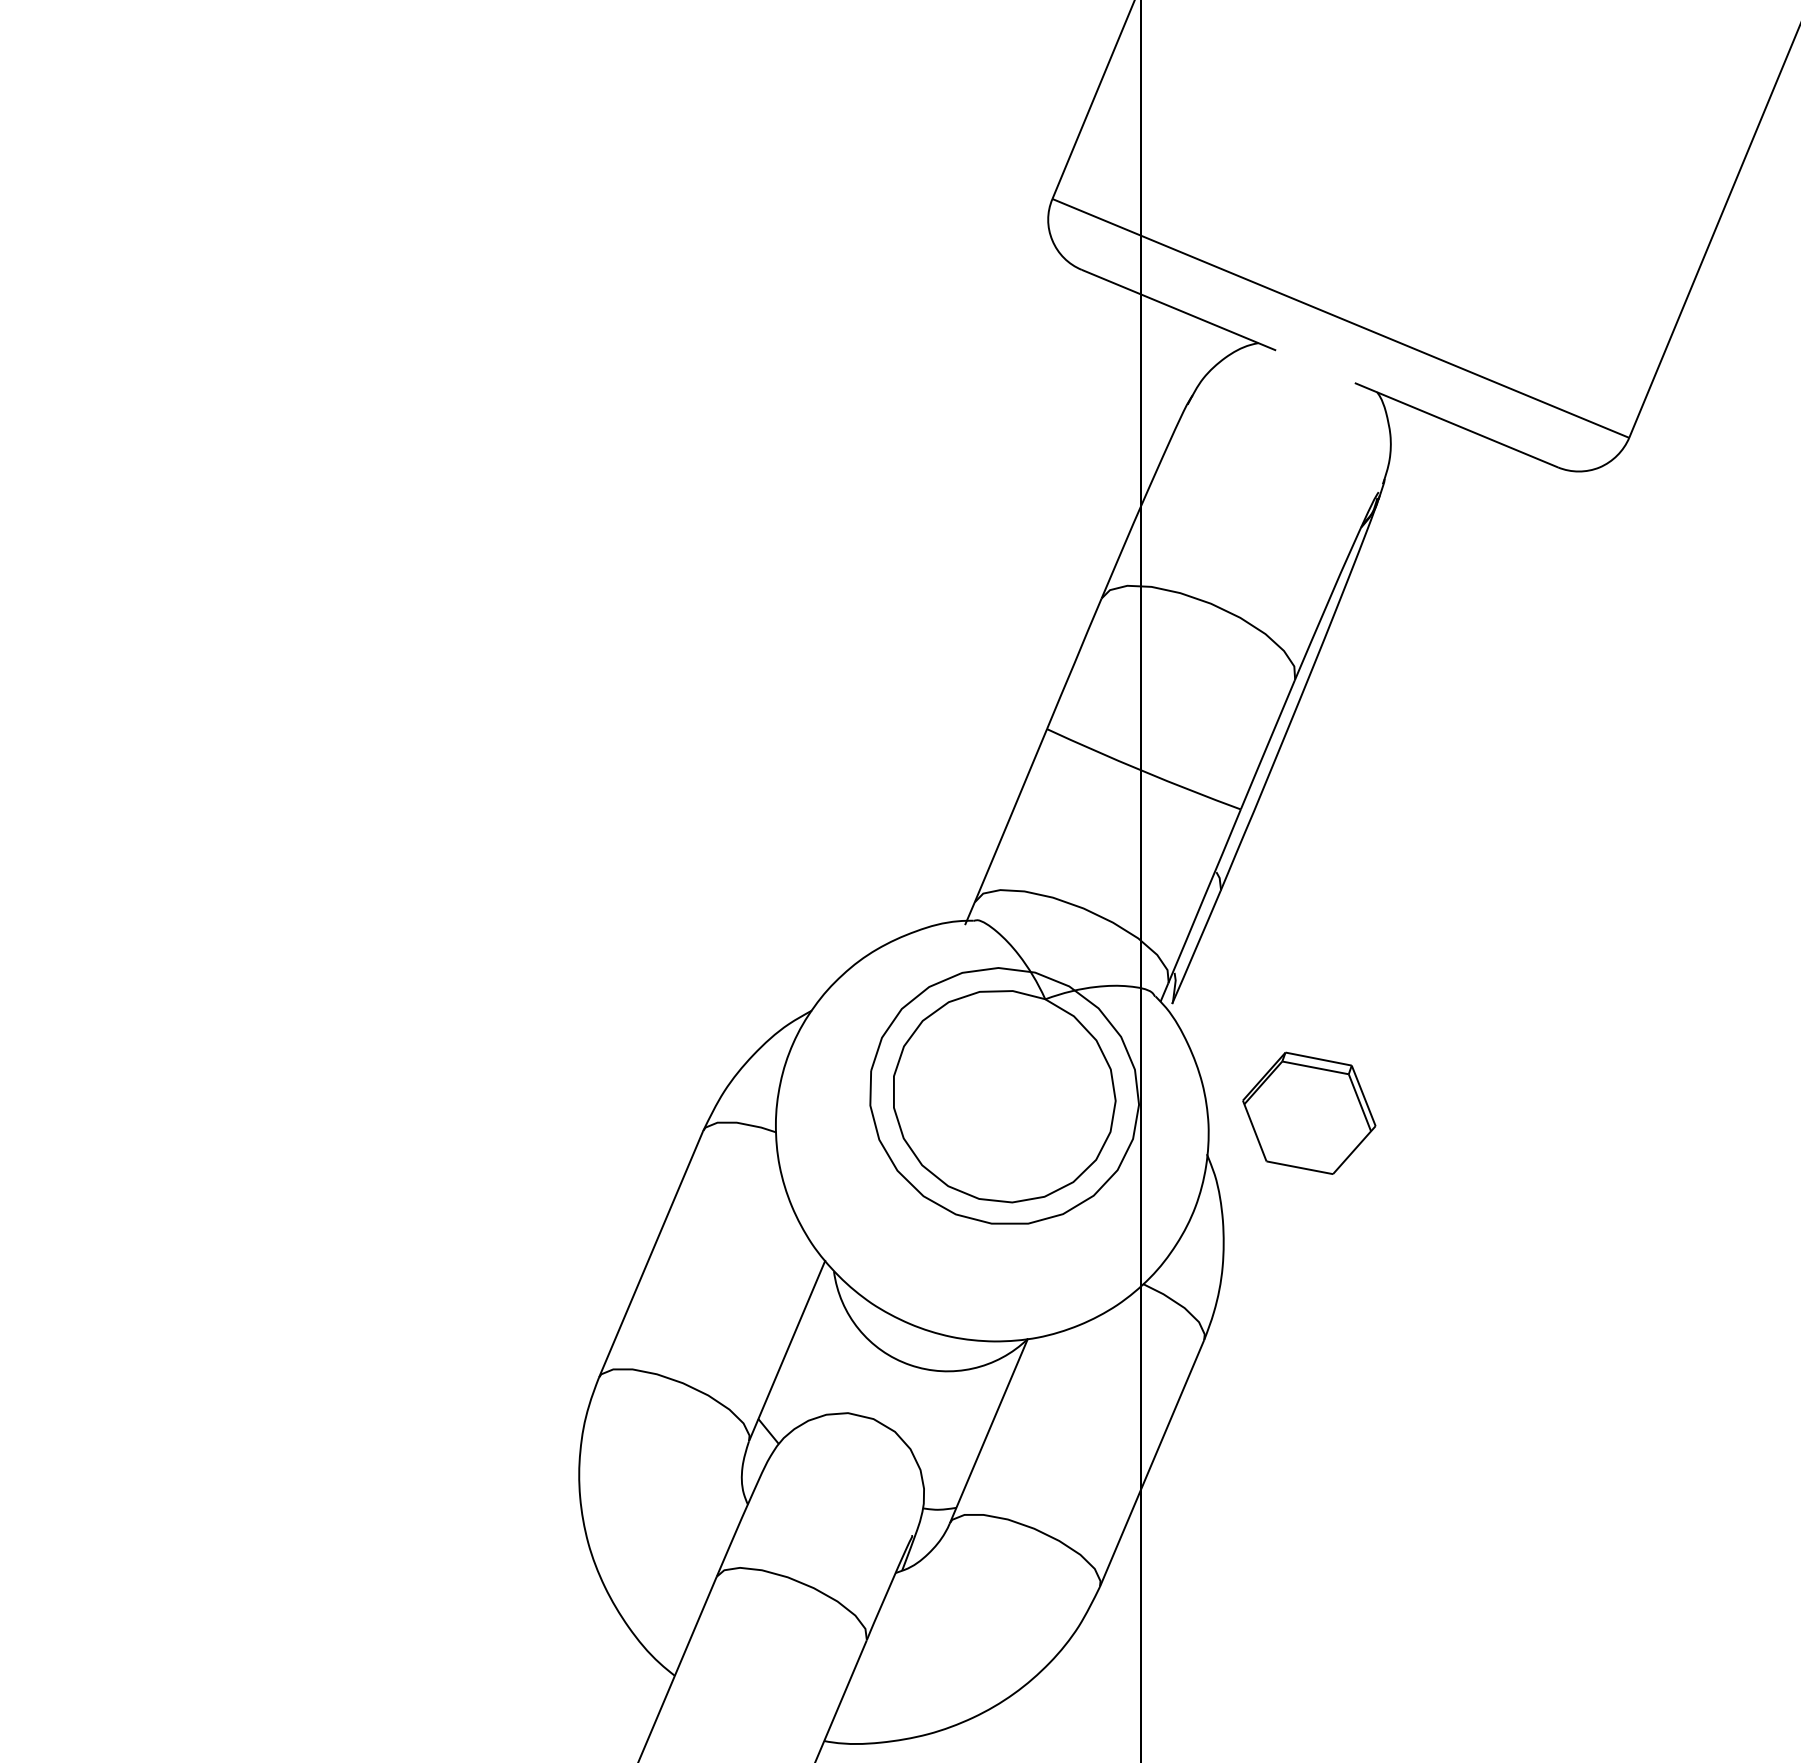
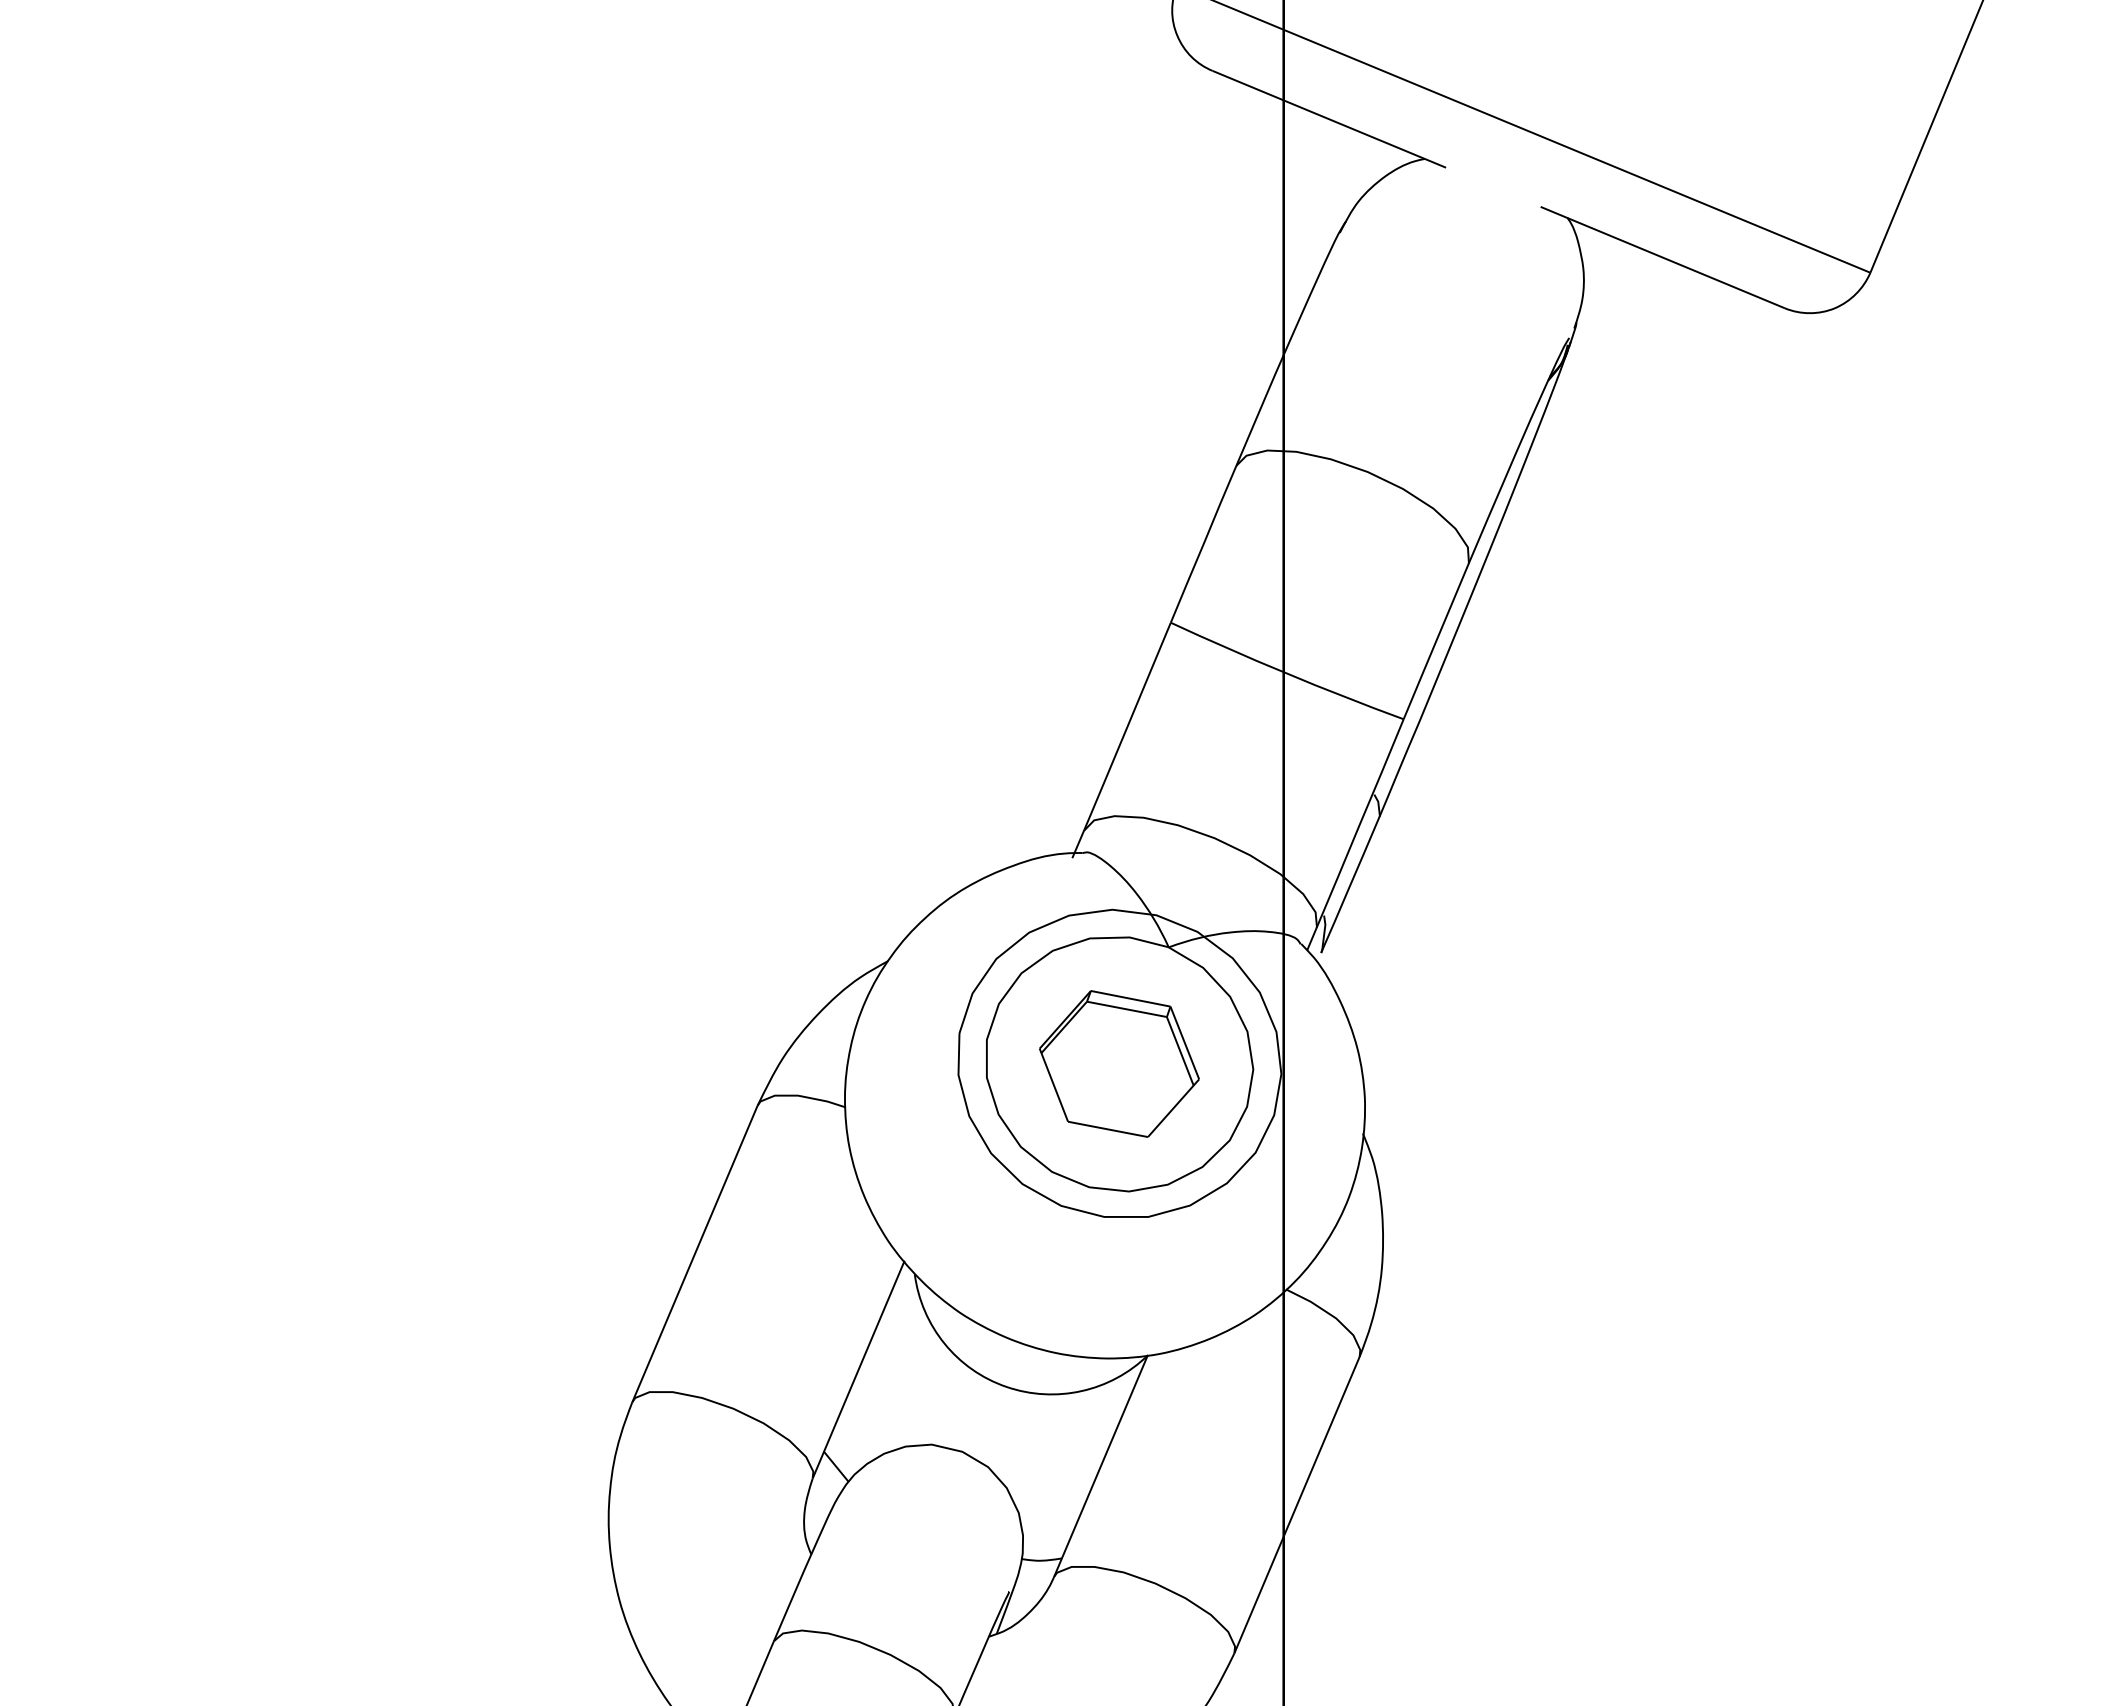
part: (1309, 1112) -> (1119, 1062), moved

